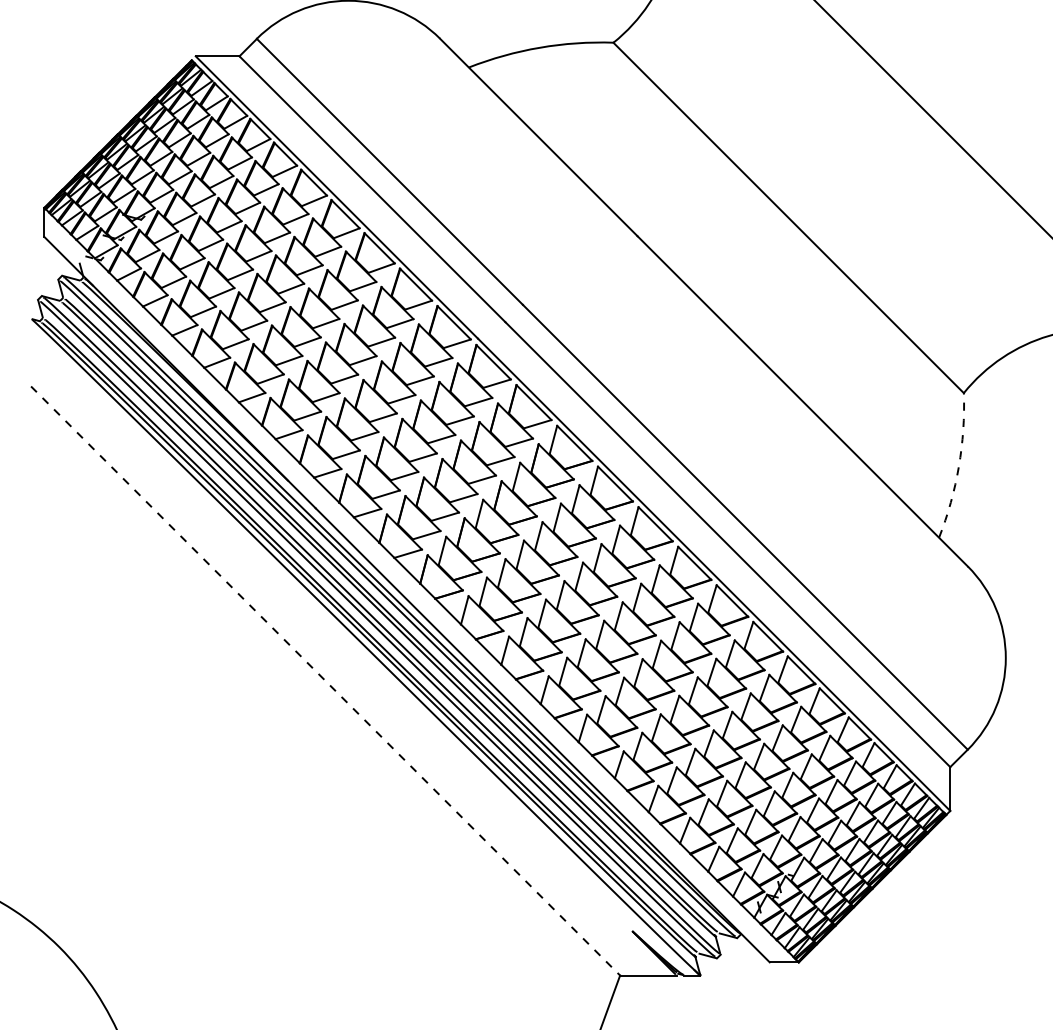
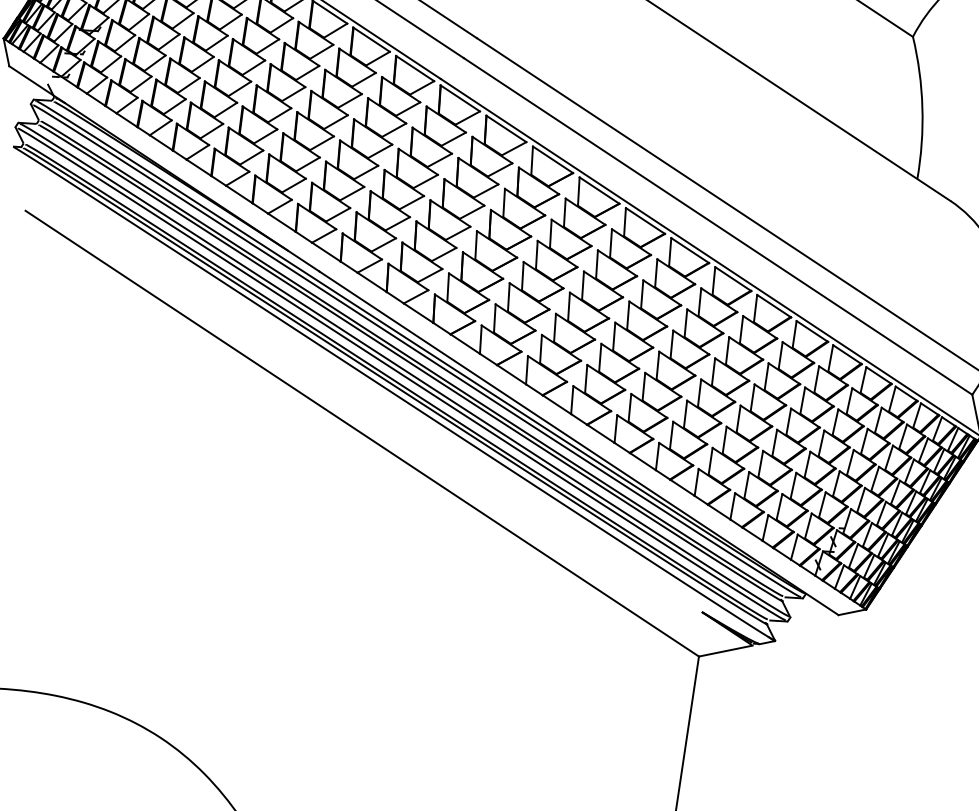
arc: (958, 466) -> (922, 107), dashed -> solid
line: (325, 681) -> (362, 434), dashed -> solid

